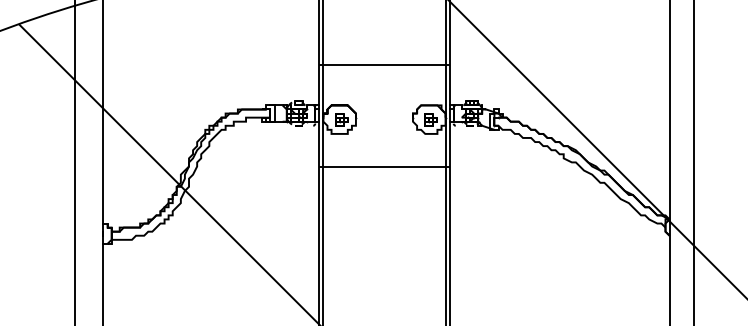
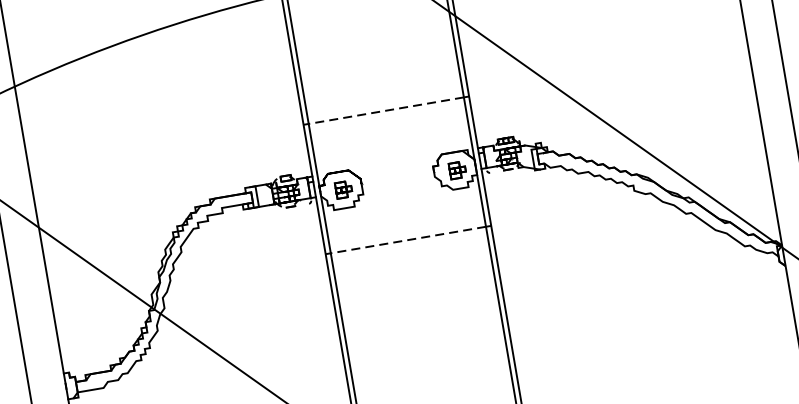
line: (383, 64) -> (385, 110), solid -> dashed
line: (383, 166) -> (407, 240), solid -> dashed

